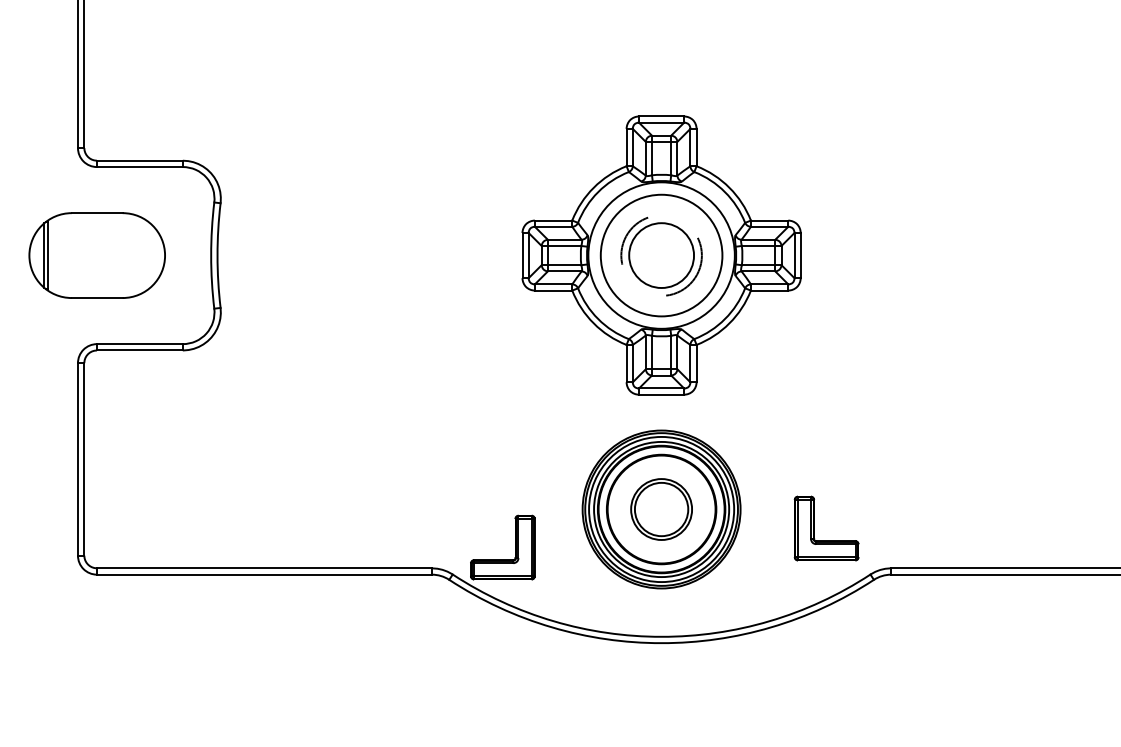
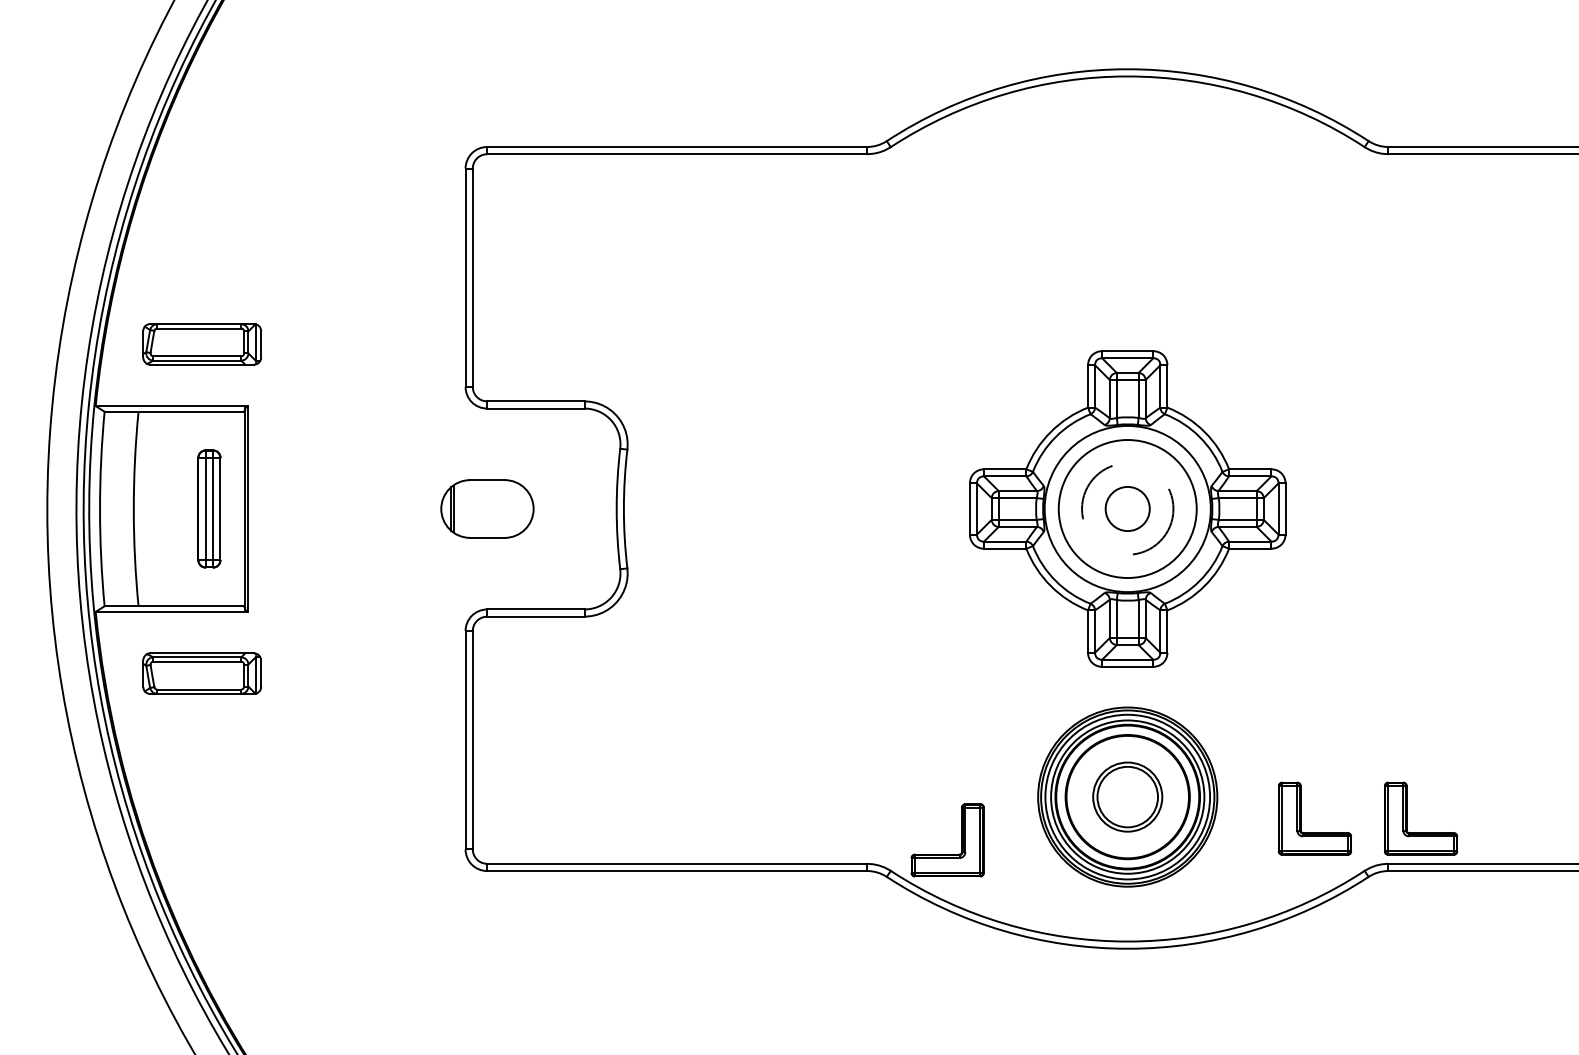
part: (97, 255) -> (487, 508), size x0.6
circle: (661, 255) -> (1127, 508), size x0.6
part: (908, 528) -> (1407, 818), added

